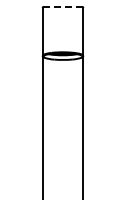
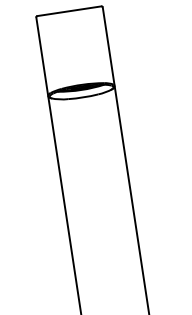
line: (62, 7) -> (68, 12), dashed -> solid

